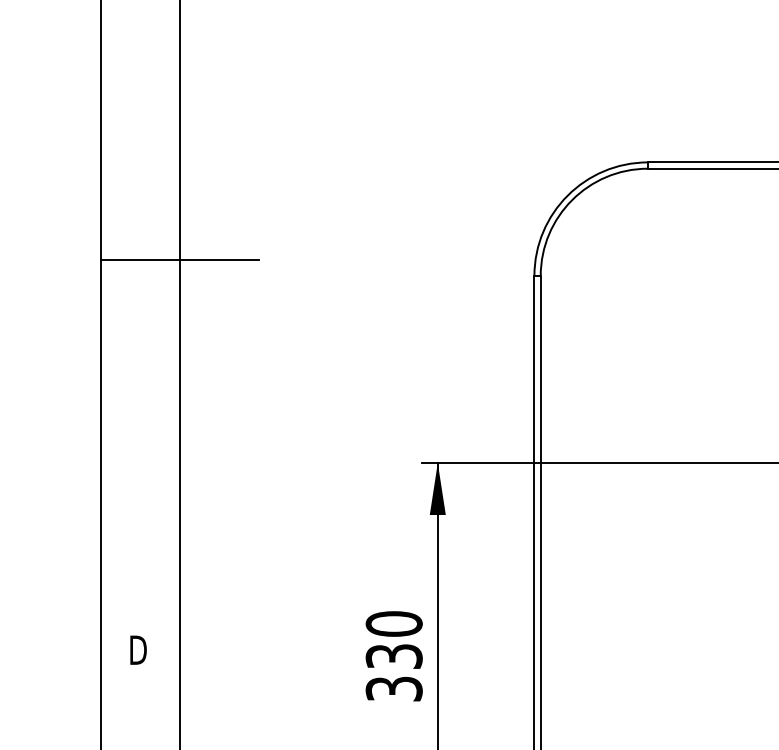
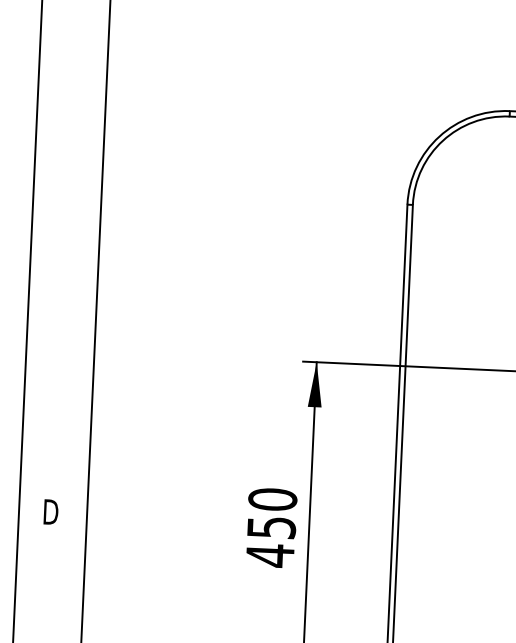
line: (180, 259) -> (102, 176), removed
text: (393, 673) -> (270, 542), 330 -> 450

